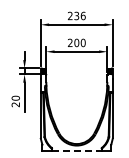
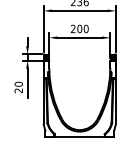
line: (76, 150) -> (79, 136), dashed -> solid

